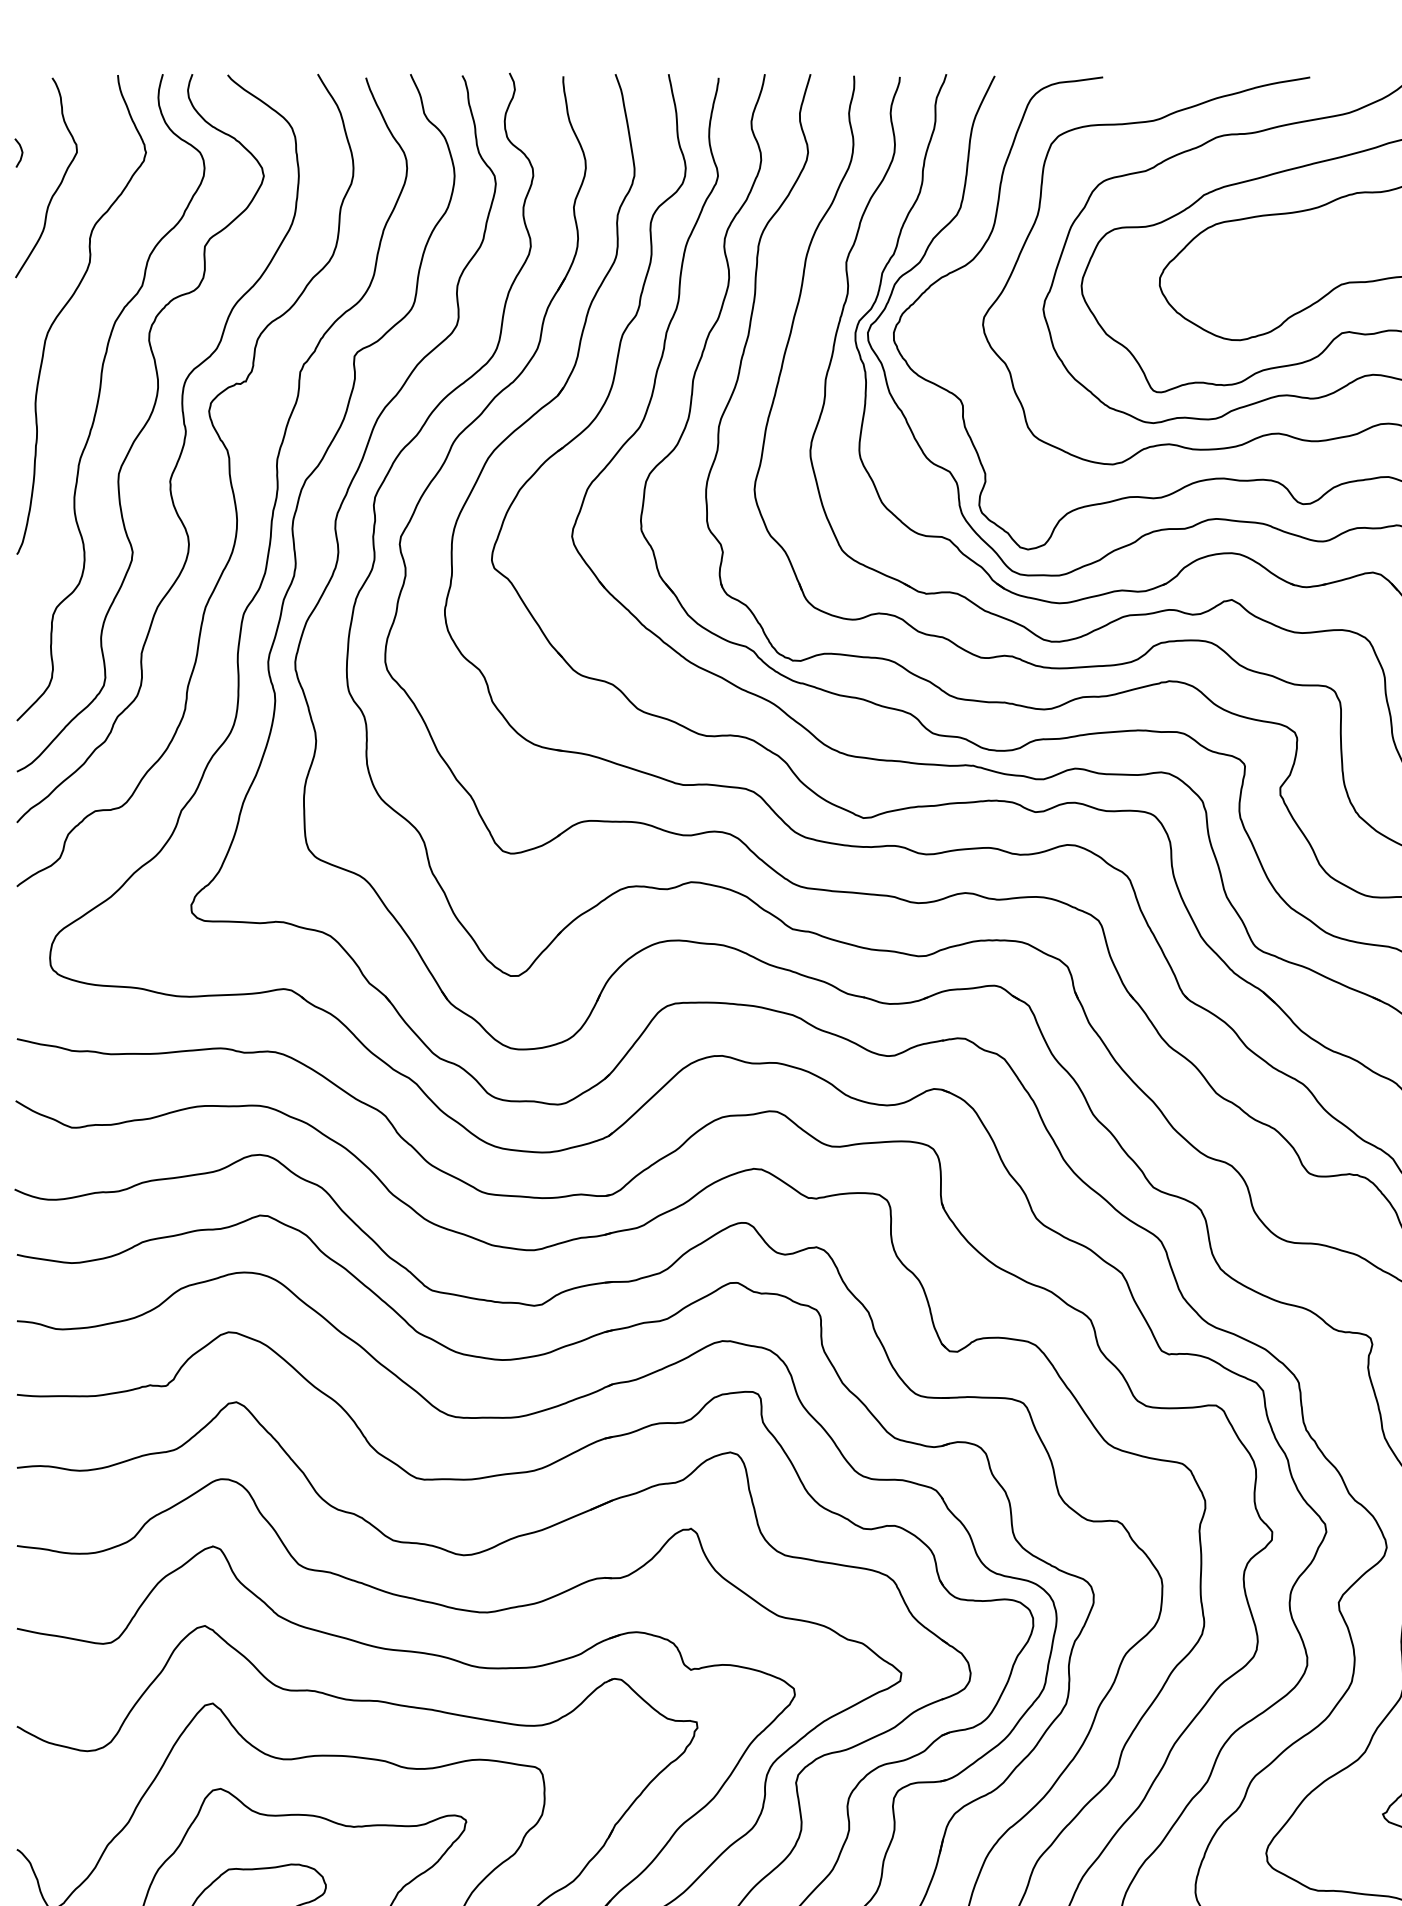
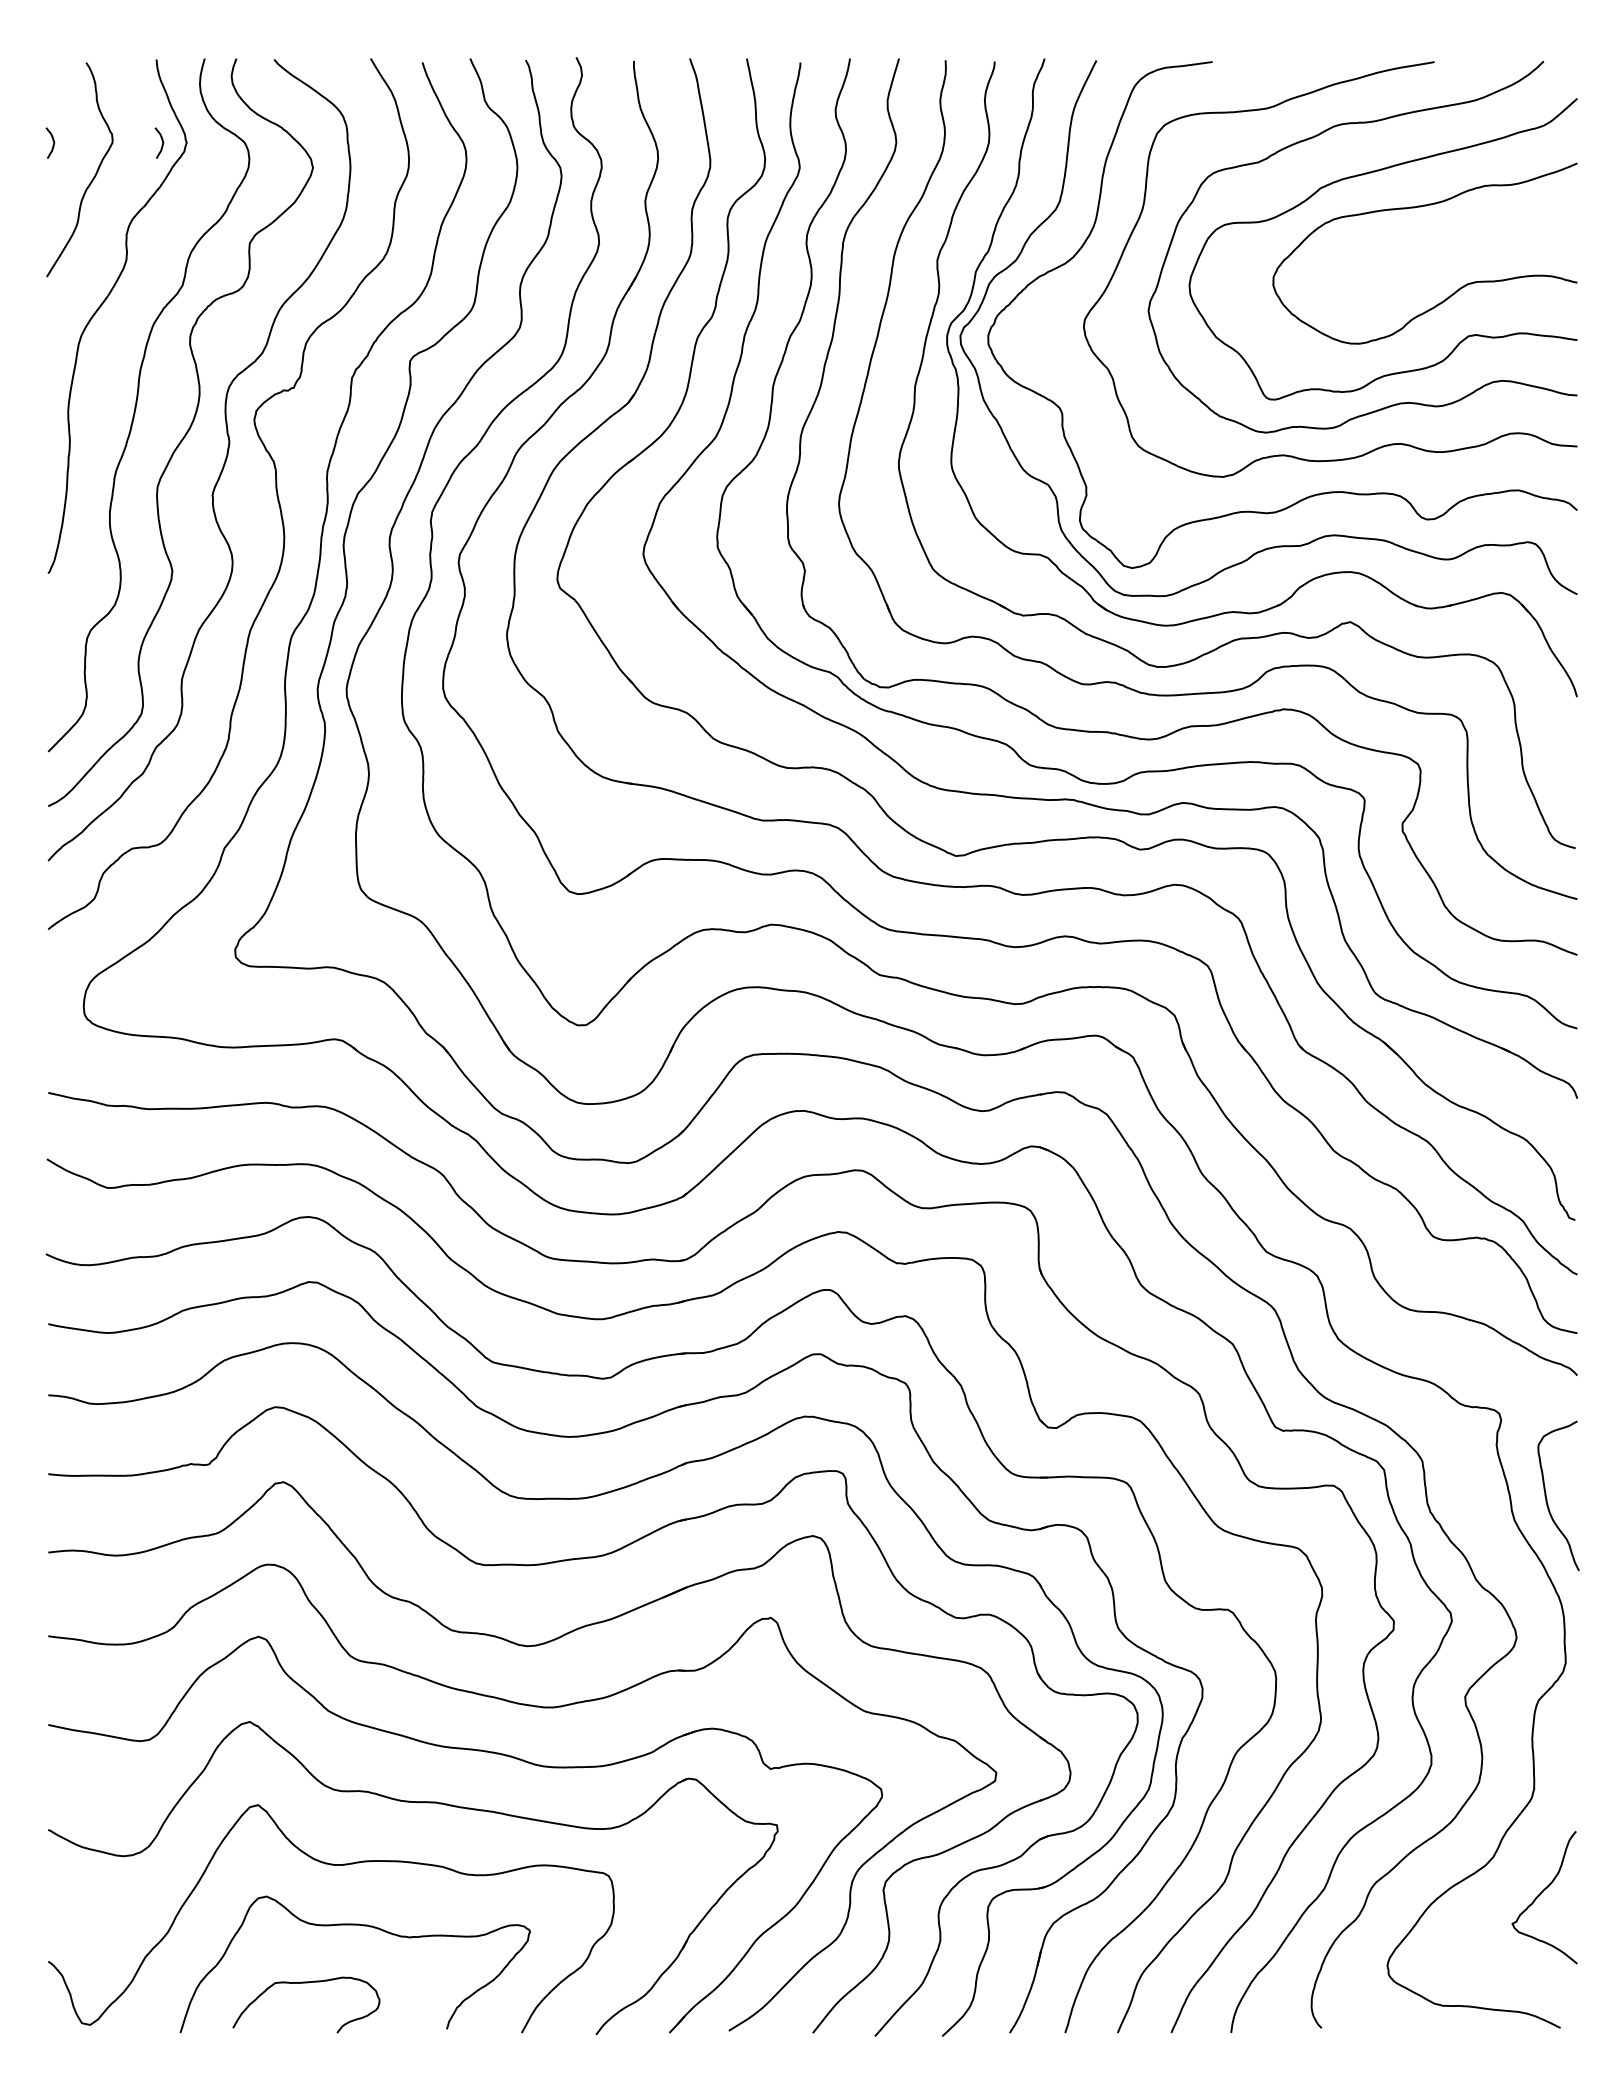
curve: (122, 150) -> (161, 140), added

